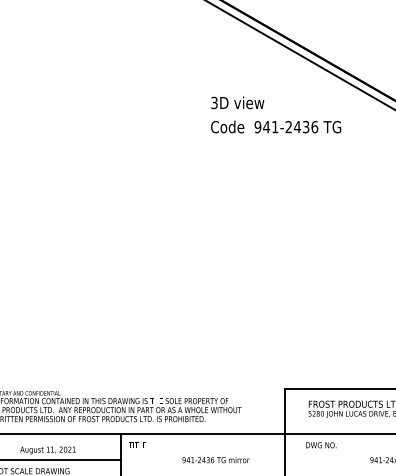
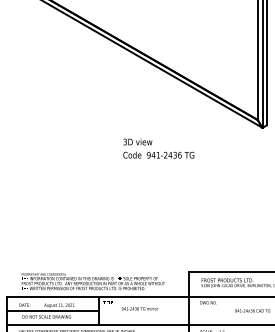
text: (275, 114) -> (158, 148), moved
text: (215, 459) -> (139, 308), moved

